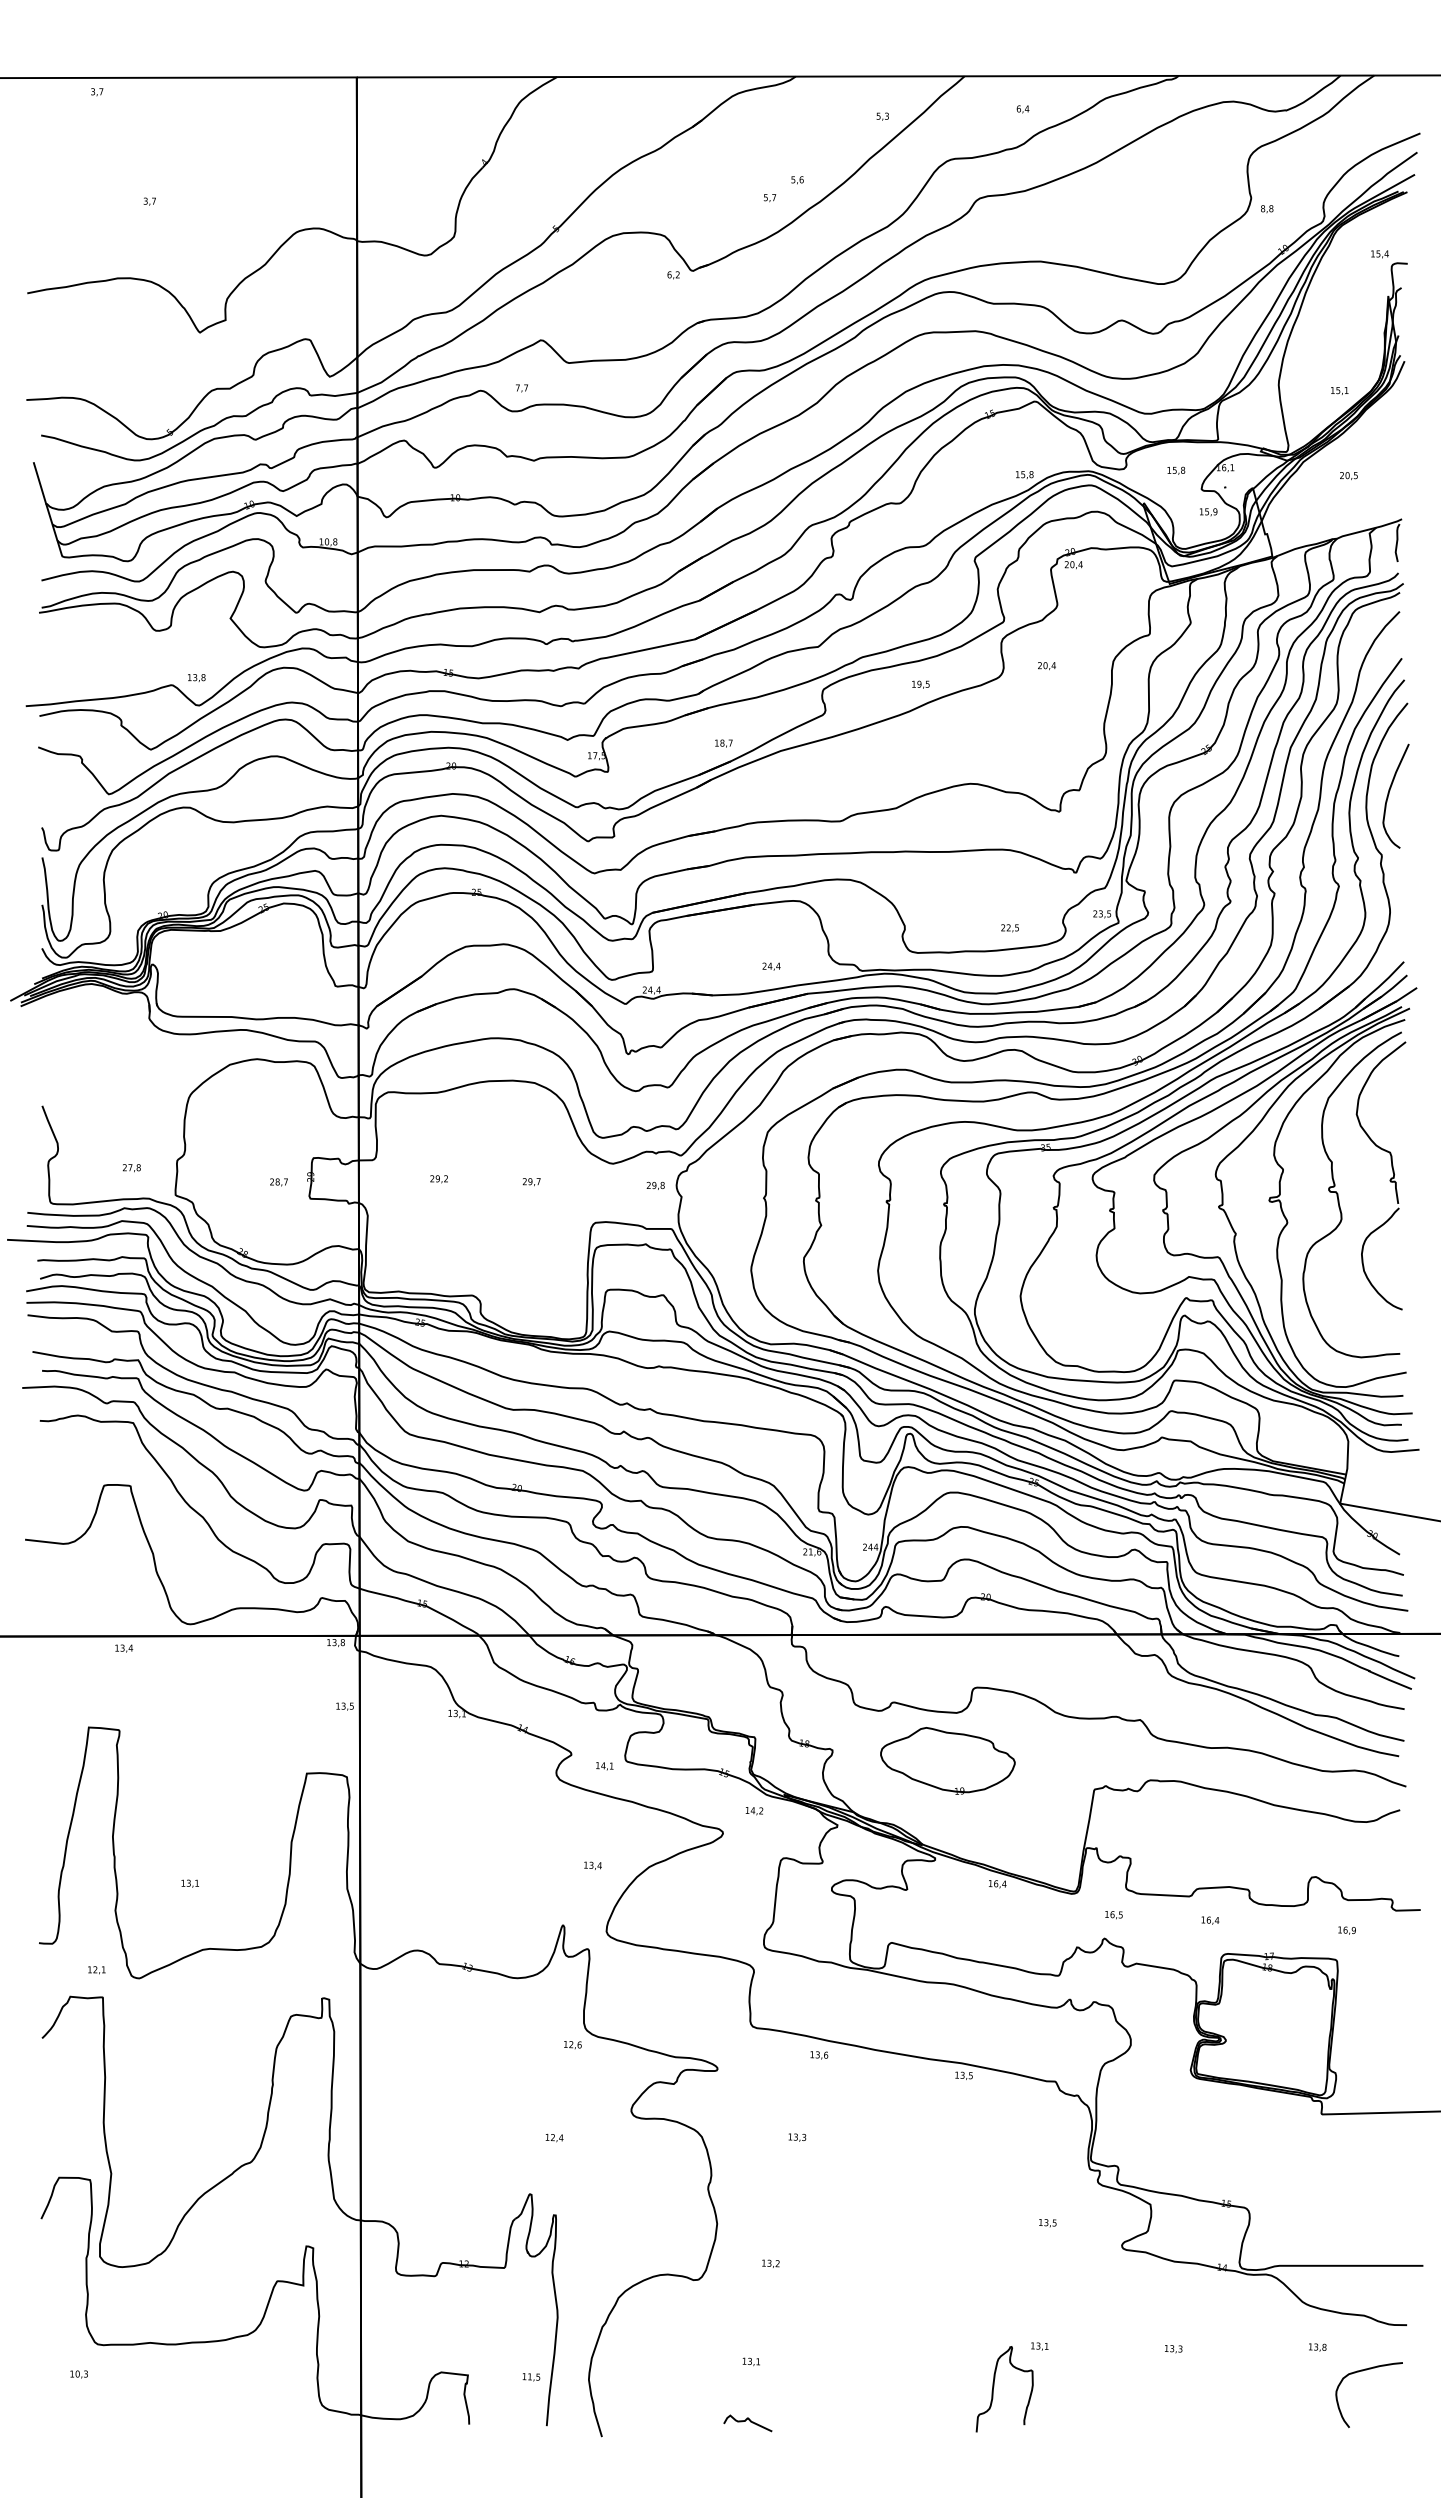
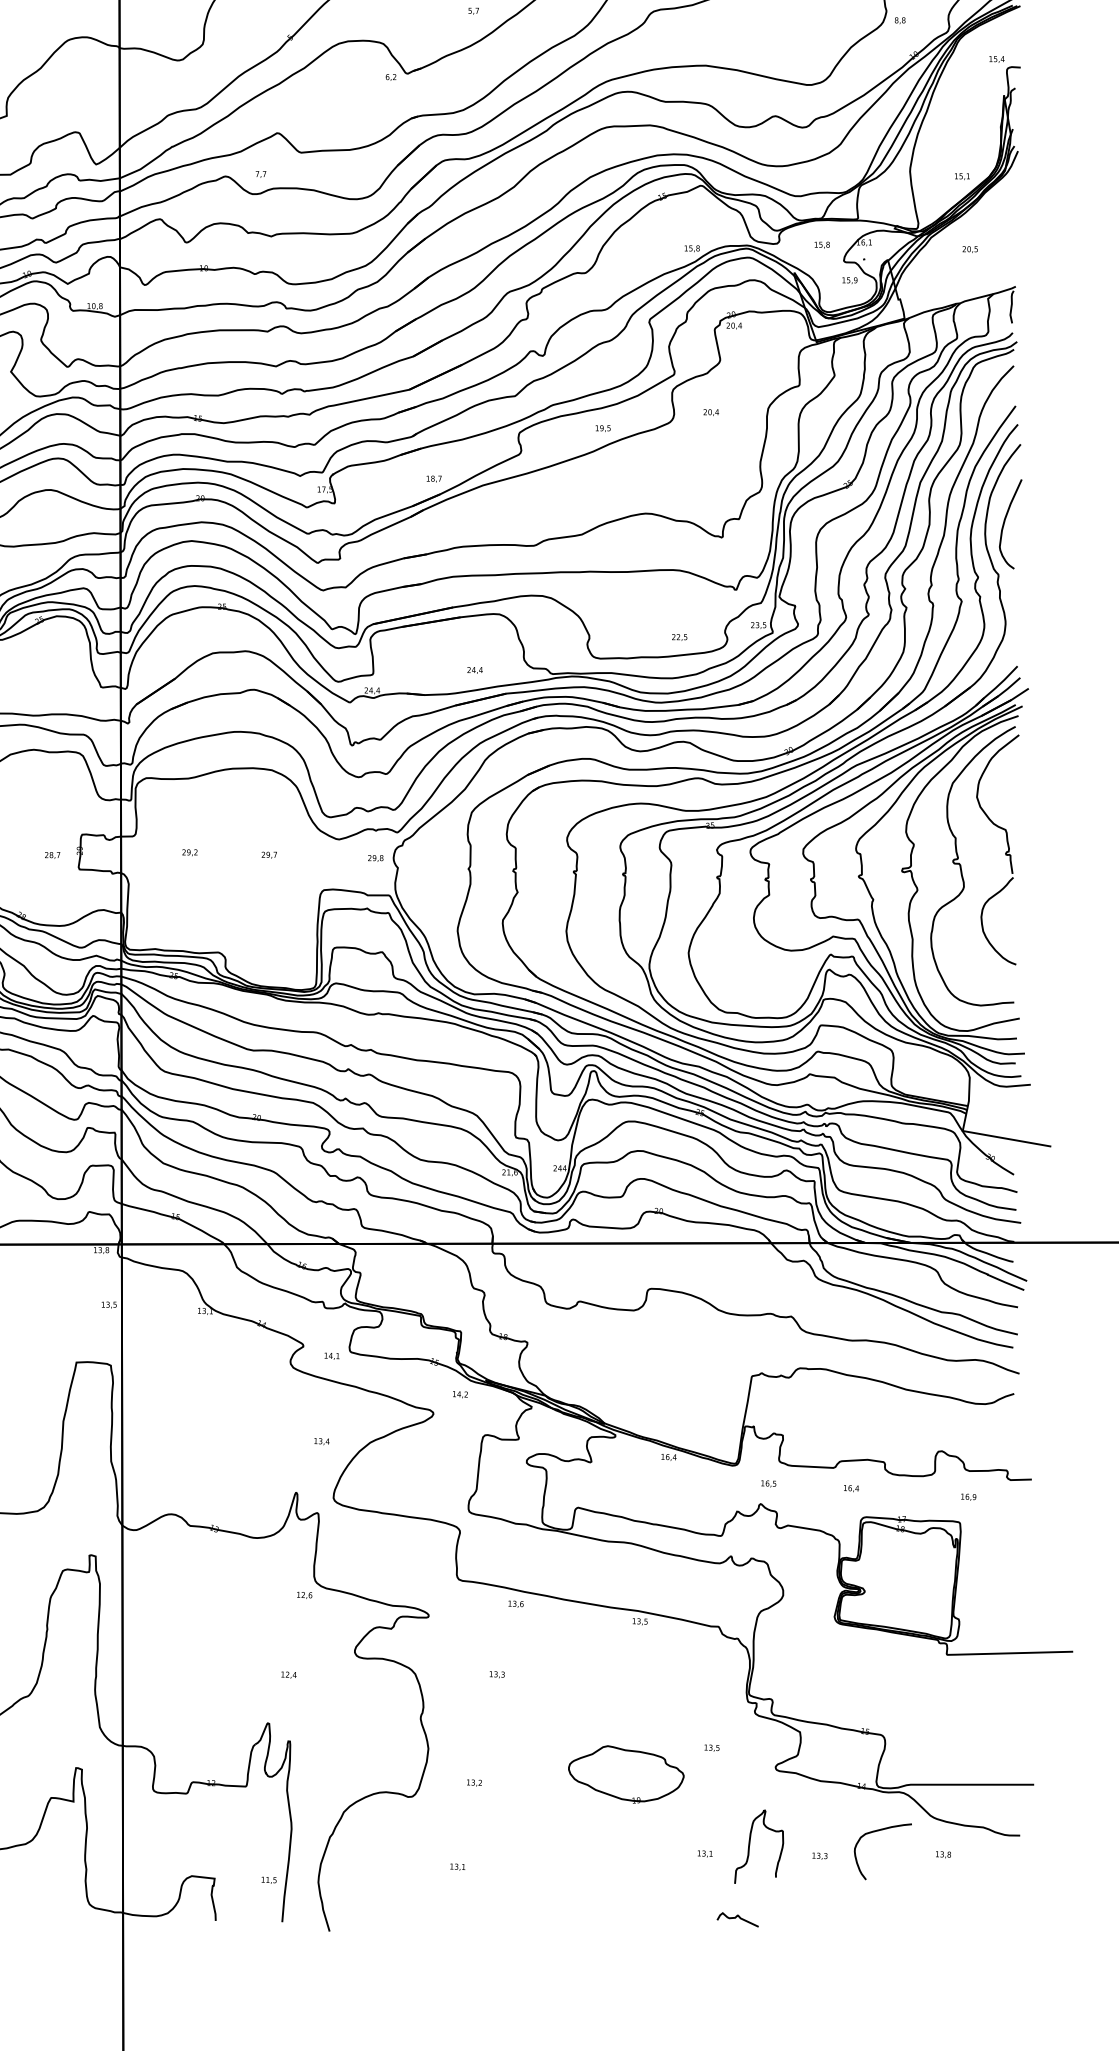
part: (947, 1760) -> (625, 1774), moved
curve: (1363, 2371) -> (878, 1831), moved
curve: (994, 2387) -> (750, 1845), moved
curve: (745, 2421) -> (735, 1918), moved

